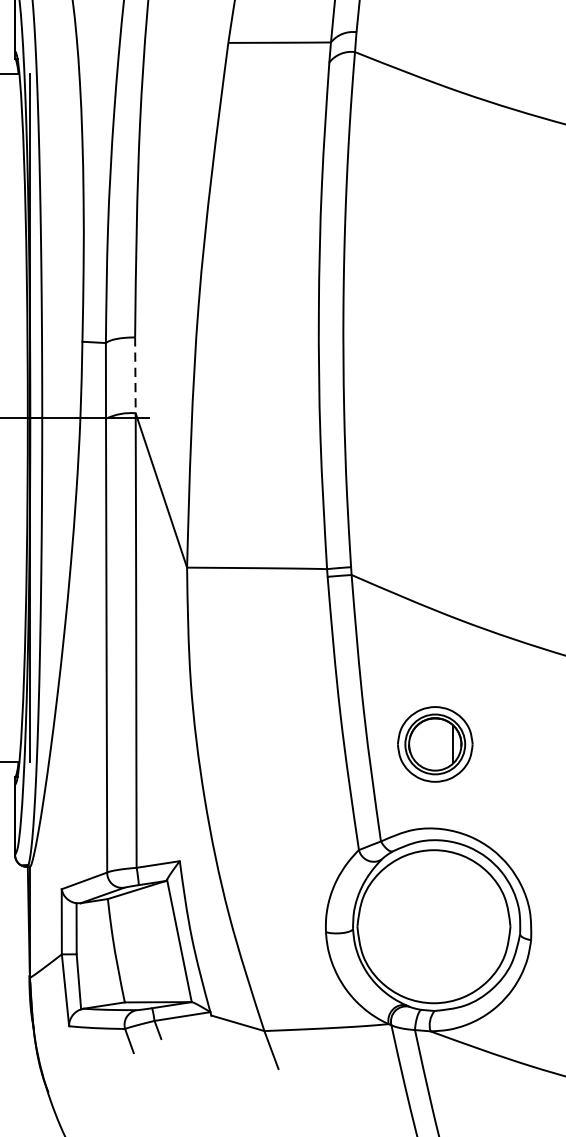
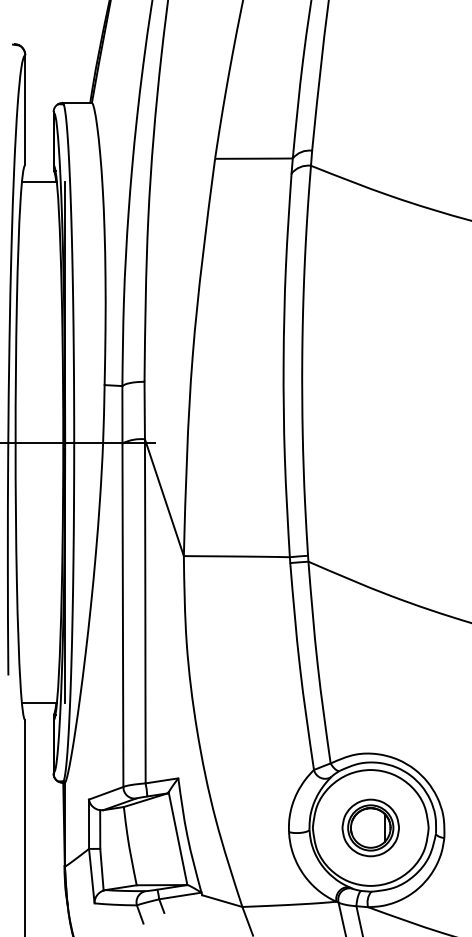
line: (135, 375) -> (144, 410), dashed -> solid
part: (434, 743) -> (370, 827), moved

